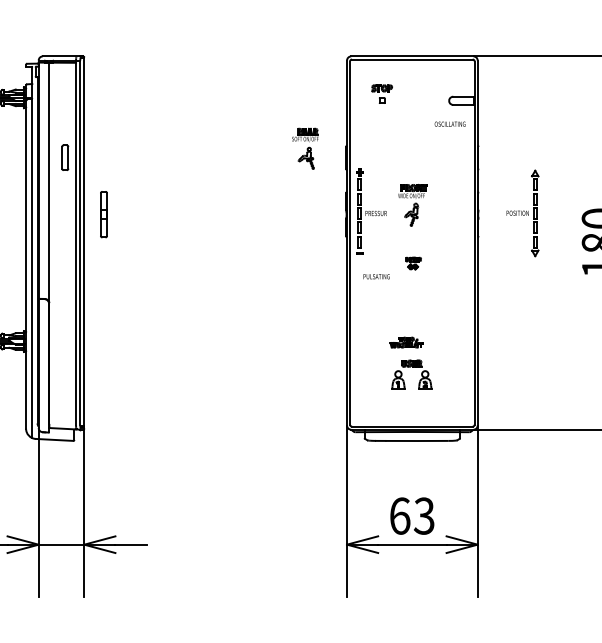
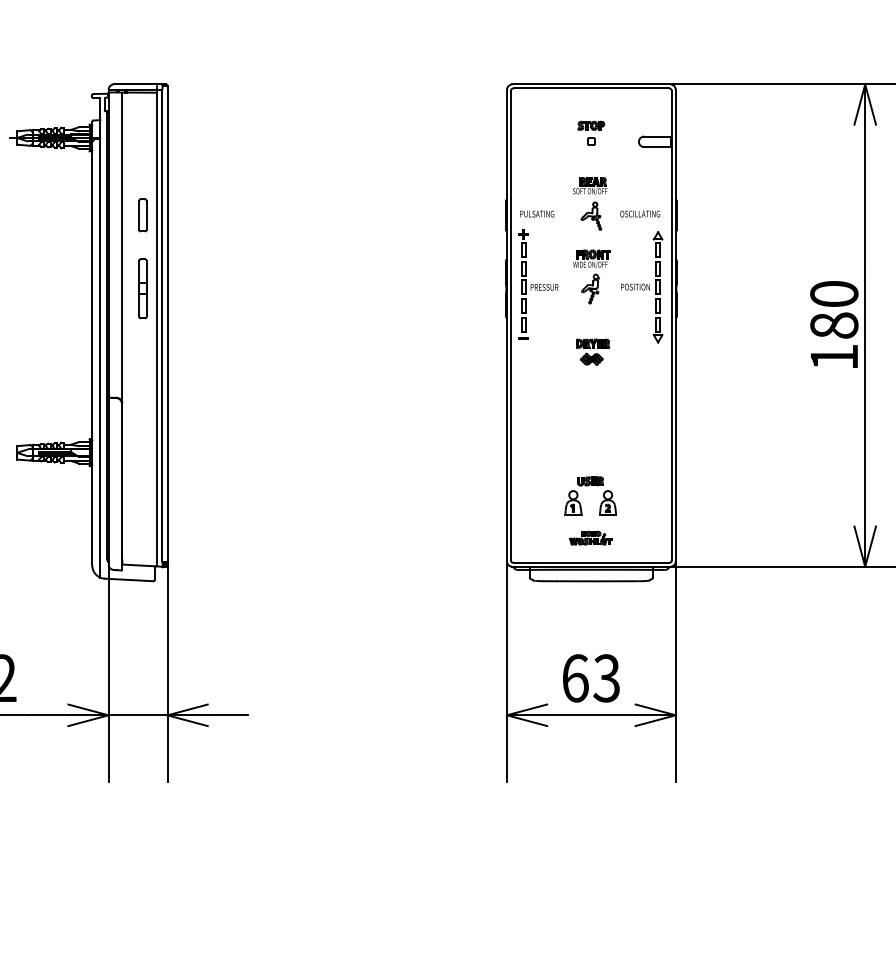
part: (382, 93) -> (591, 132), moved
text: (450, 123) -> (640, 213), moved
part: (305, 148) -> (590, 203), moved
part: (523, 213) -> (642, 287), moved
part: (103, 214) -> (142, 288), moved
part: (413, 263) -> (592, 351), size x1.67
text: (376, 276) -> (537, 213), moved
part: (406, 342) -> (590, 537), moved

